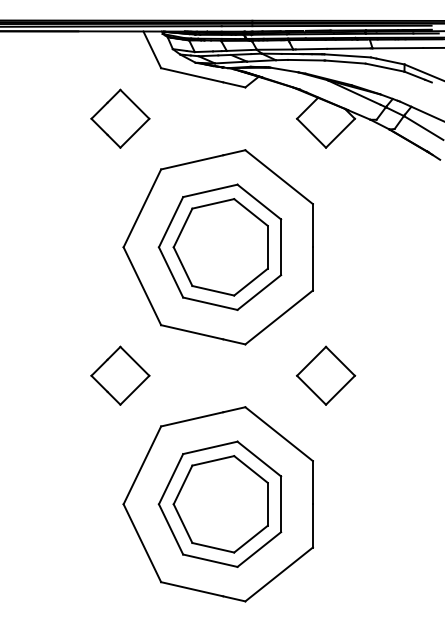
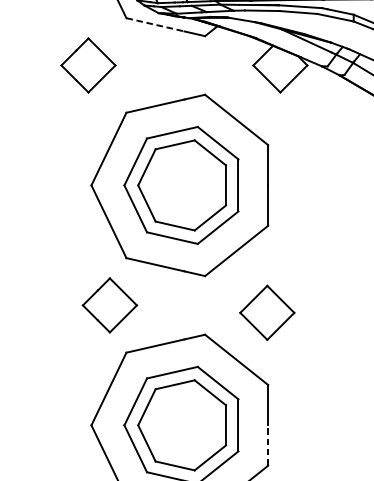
line: (192, 75) -> (155, 25), solid -> dashed
part: (120, 375) -> (110, 305), moved
part: (326, 375) -> (267, 312), moved
line: (312, 525) -> (267, 445), solid -> dashed

